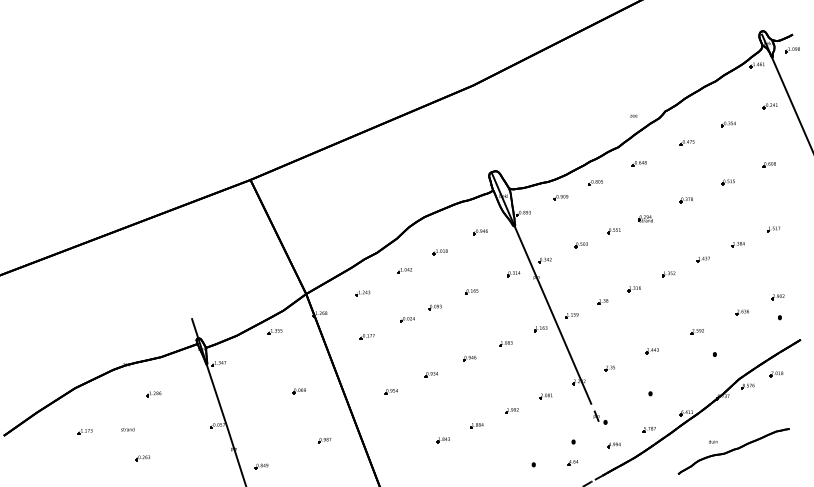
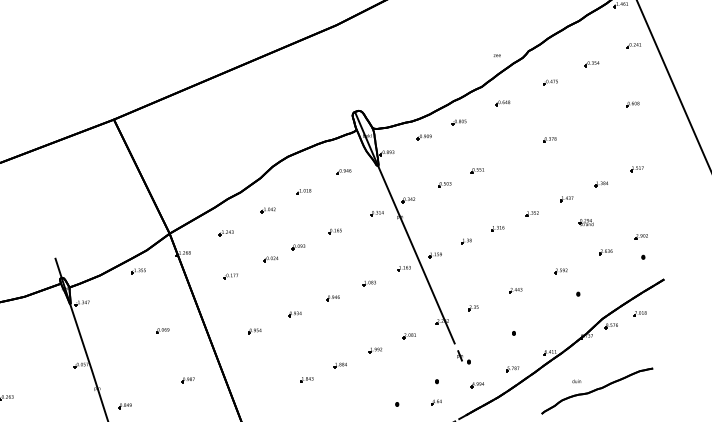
part: (727, 182) -> (590, 122), removed
part: (645, 218) -> (585, 222), moved
part: (153, 394) -> (16, 334), removed

